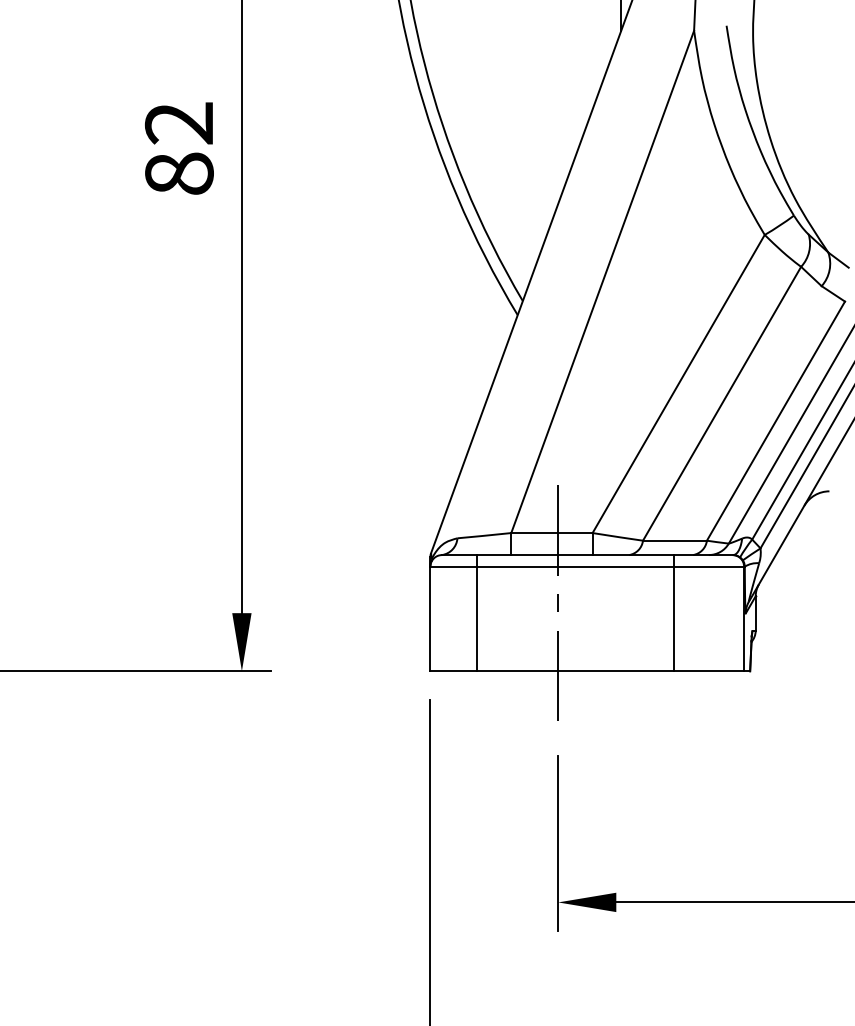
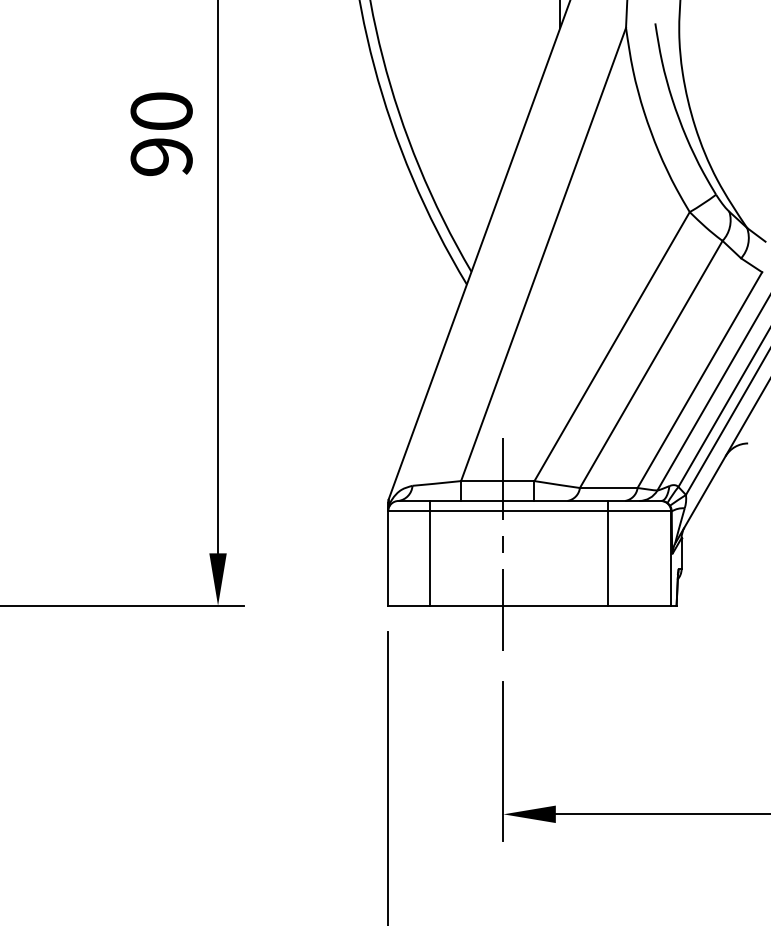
text: (178, 148) -> (160, 134), 82 -> 90

